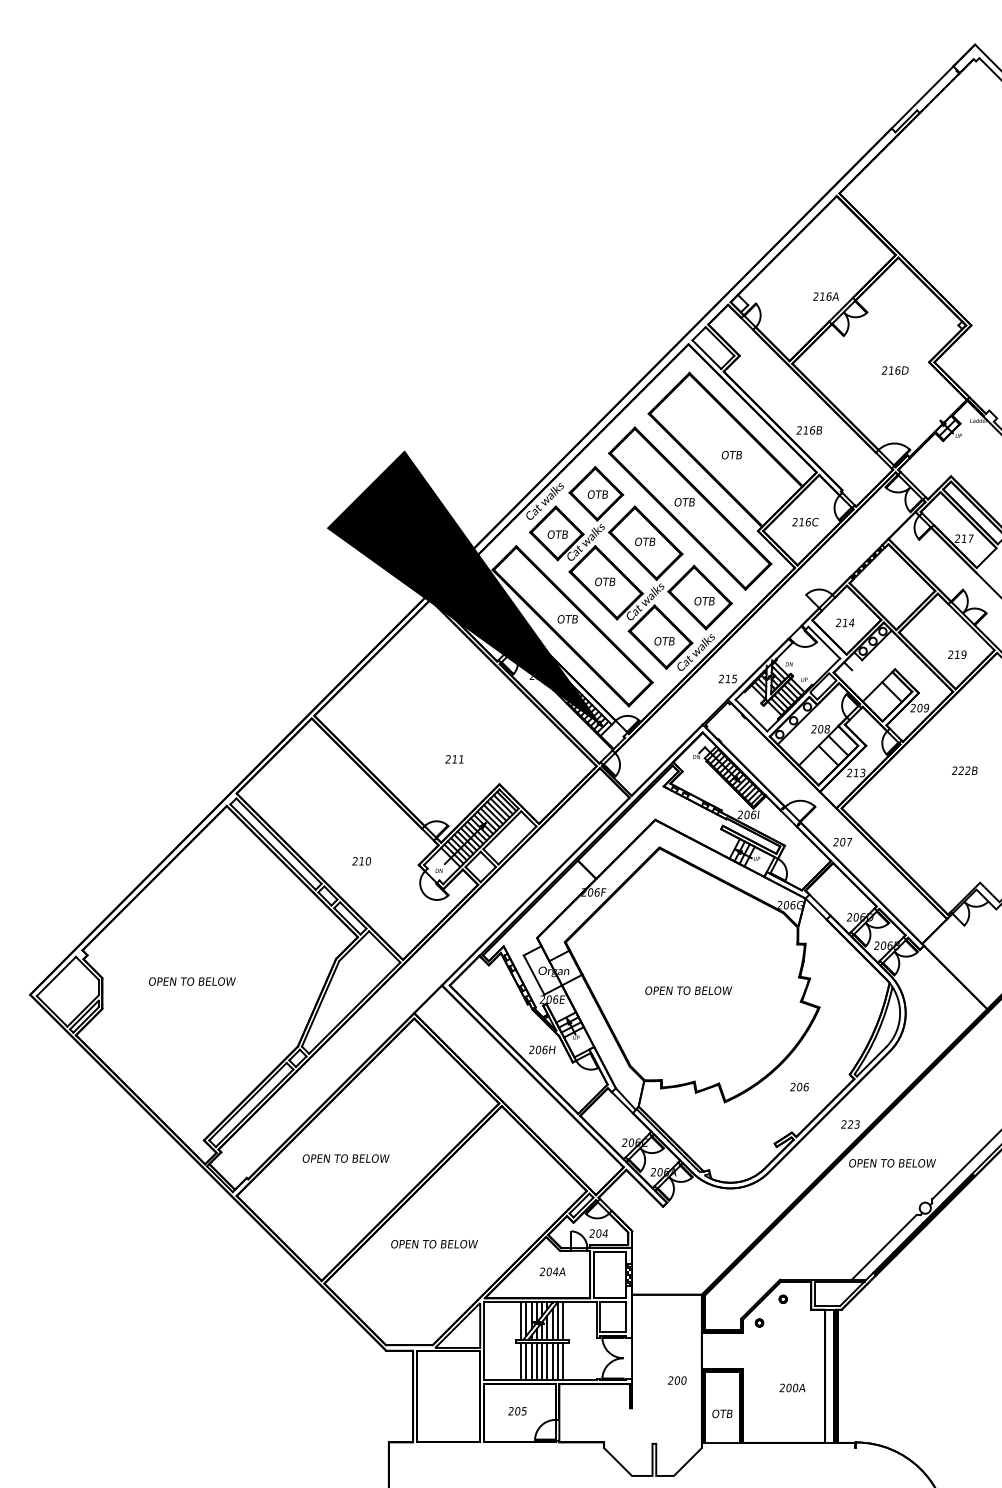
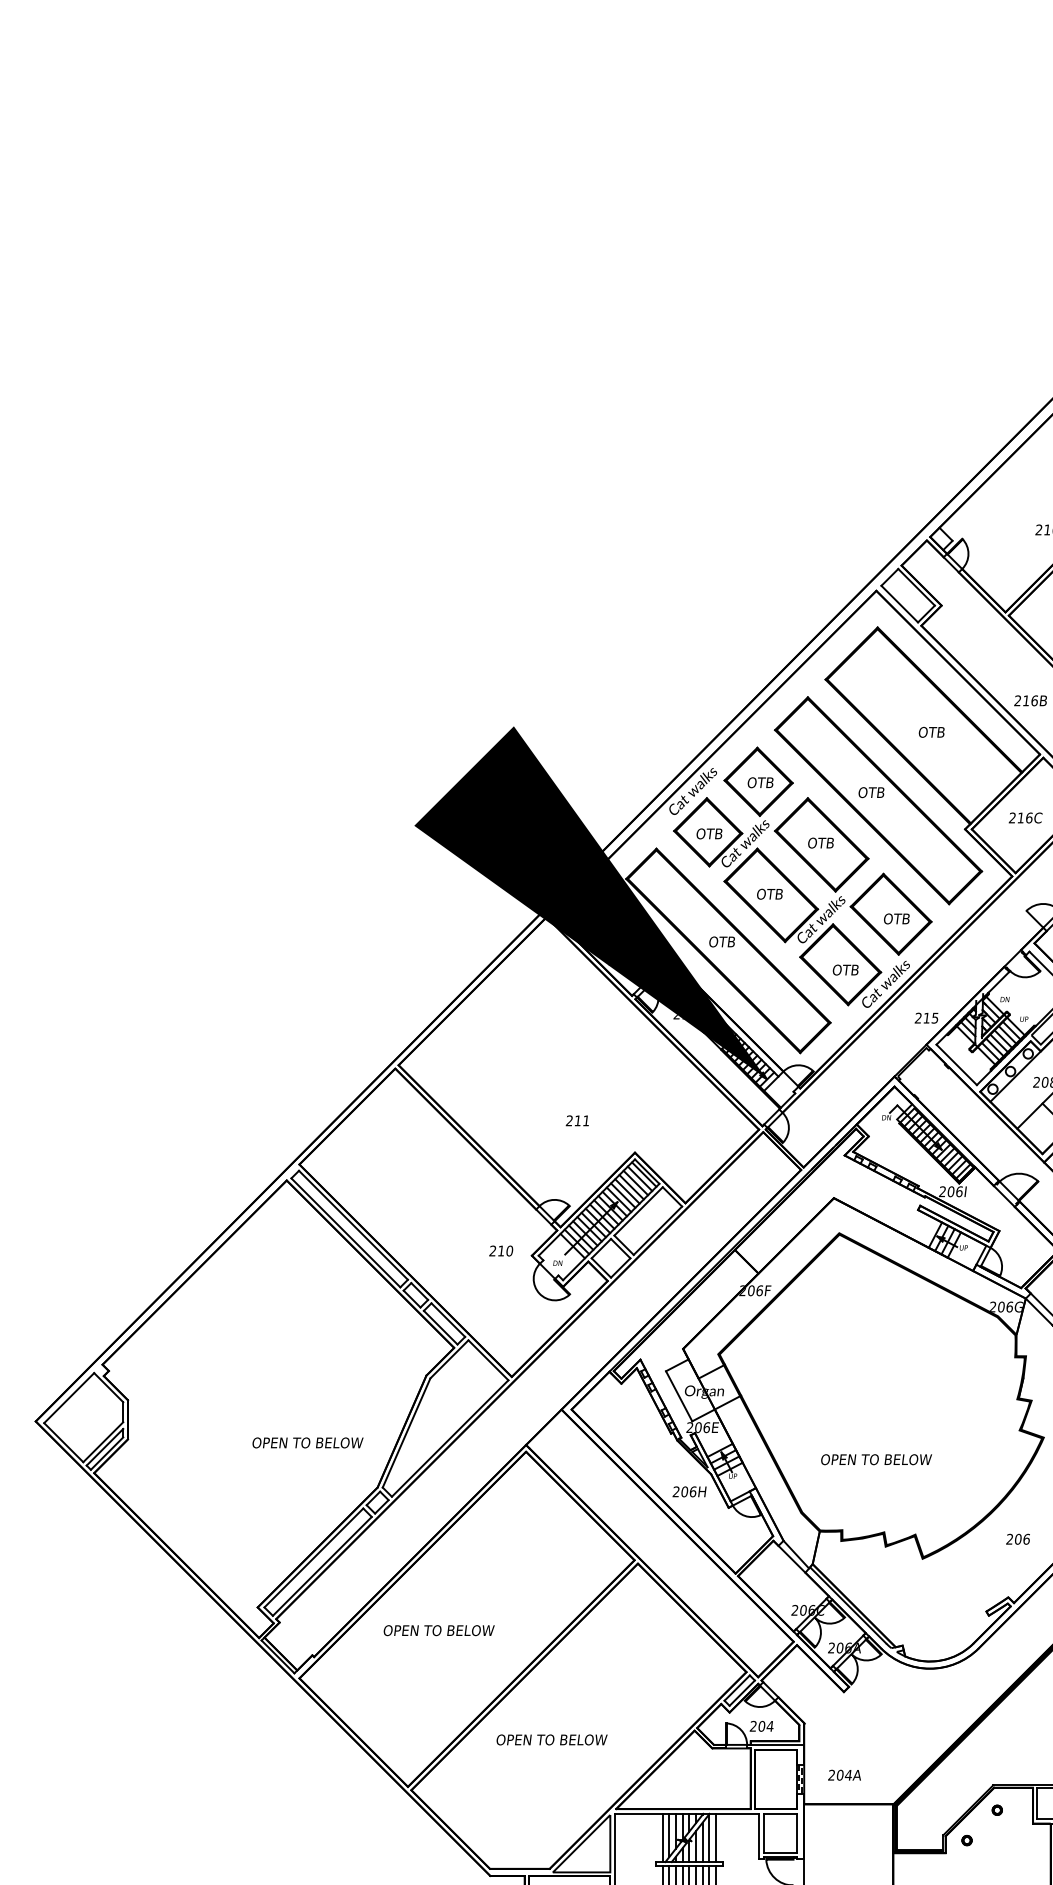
text: (361, 861) -> (500, 1251), moved
text: (192, 981) -> (308, 1442), moved
text: (688, 990) -> (876, 1459), moved
text: (552, 1271) -> (844, 1774), moved

